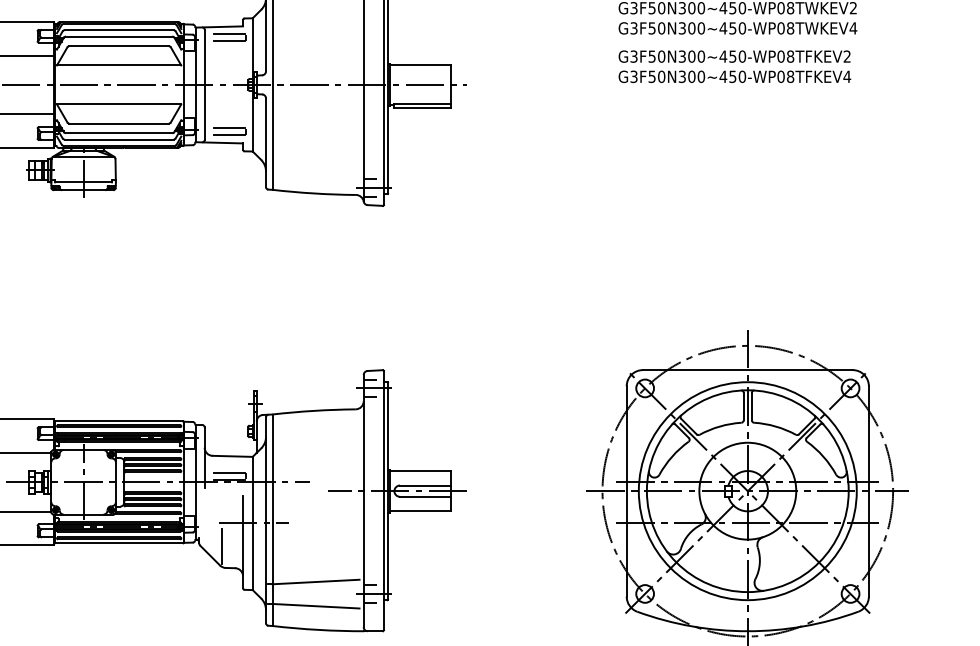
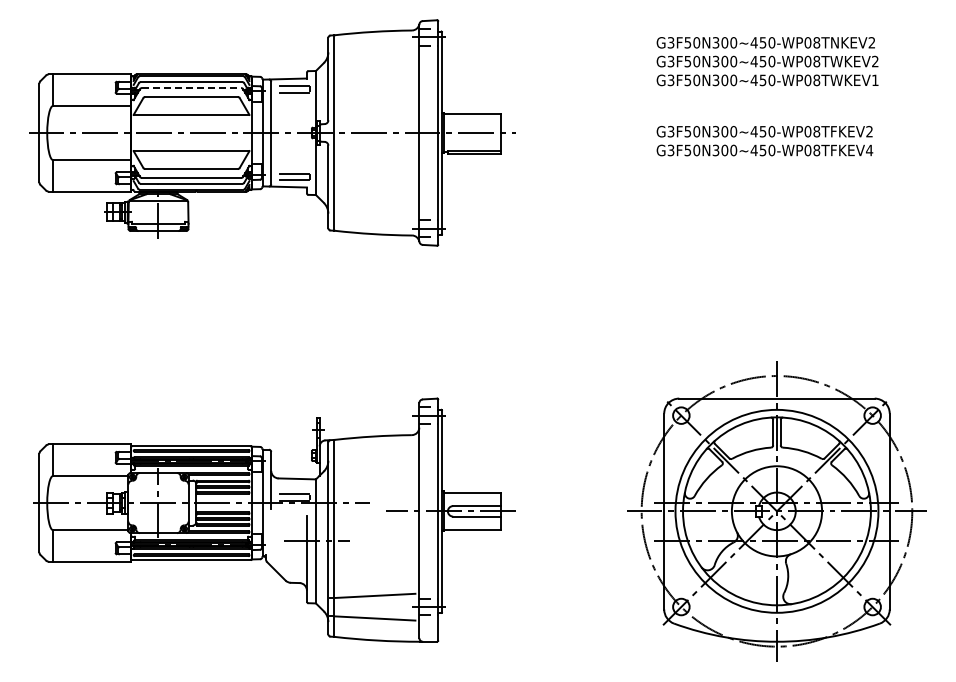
text: (852, 27) -> (874, 79), G3F50N300~450-WP08TWKEV4 -> G3F50N300~450-WP08TWKEV1
line: (119, 37) -> (191, 88), solid -> dashed
text: (734, 67) -> (764, 141), moved
line: (222, 546) -> (287, 562), removed

